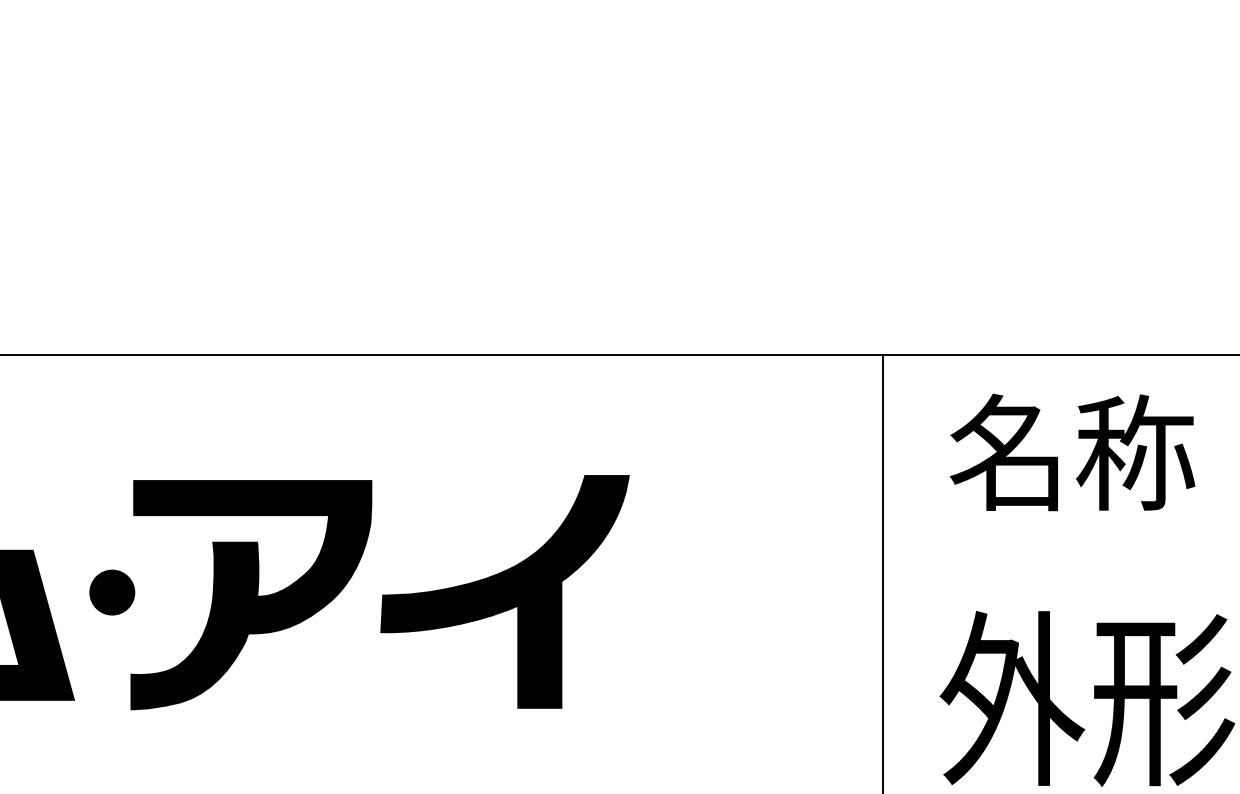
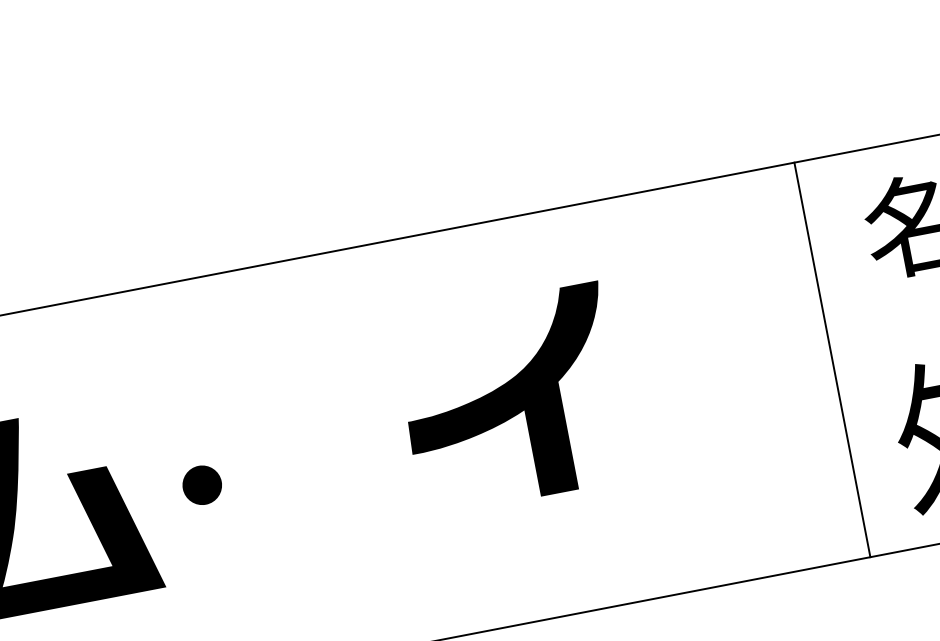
part: (504, 591) -> (510, 399), moved
part: (112, 592) -> (202, 485), moved
fill: (251, 595) -> (298, 469), removed

